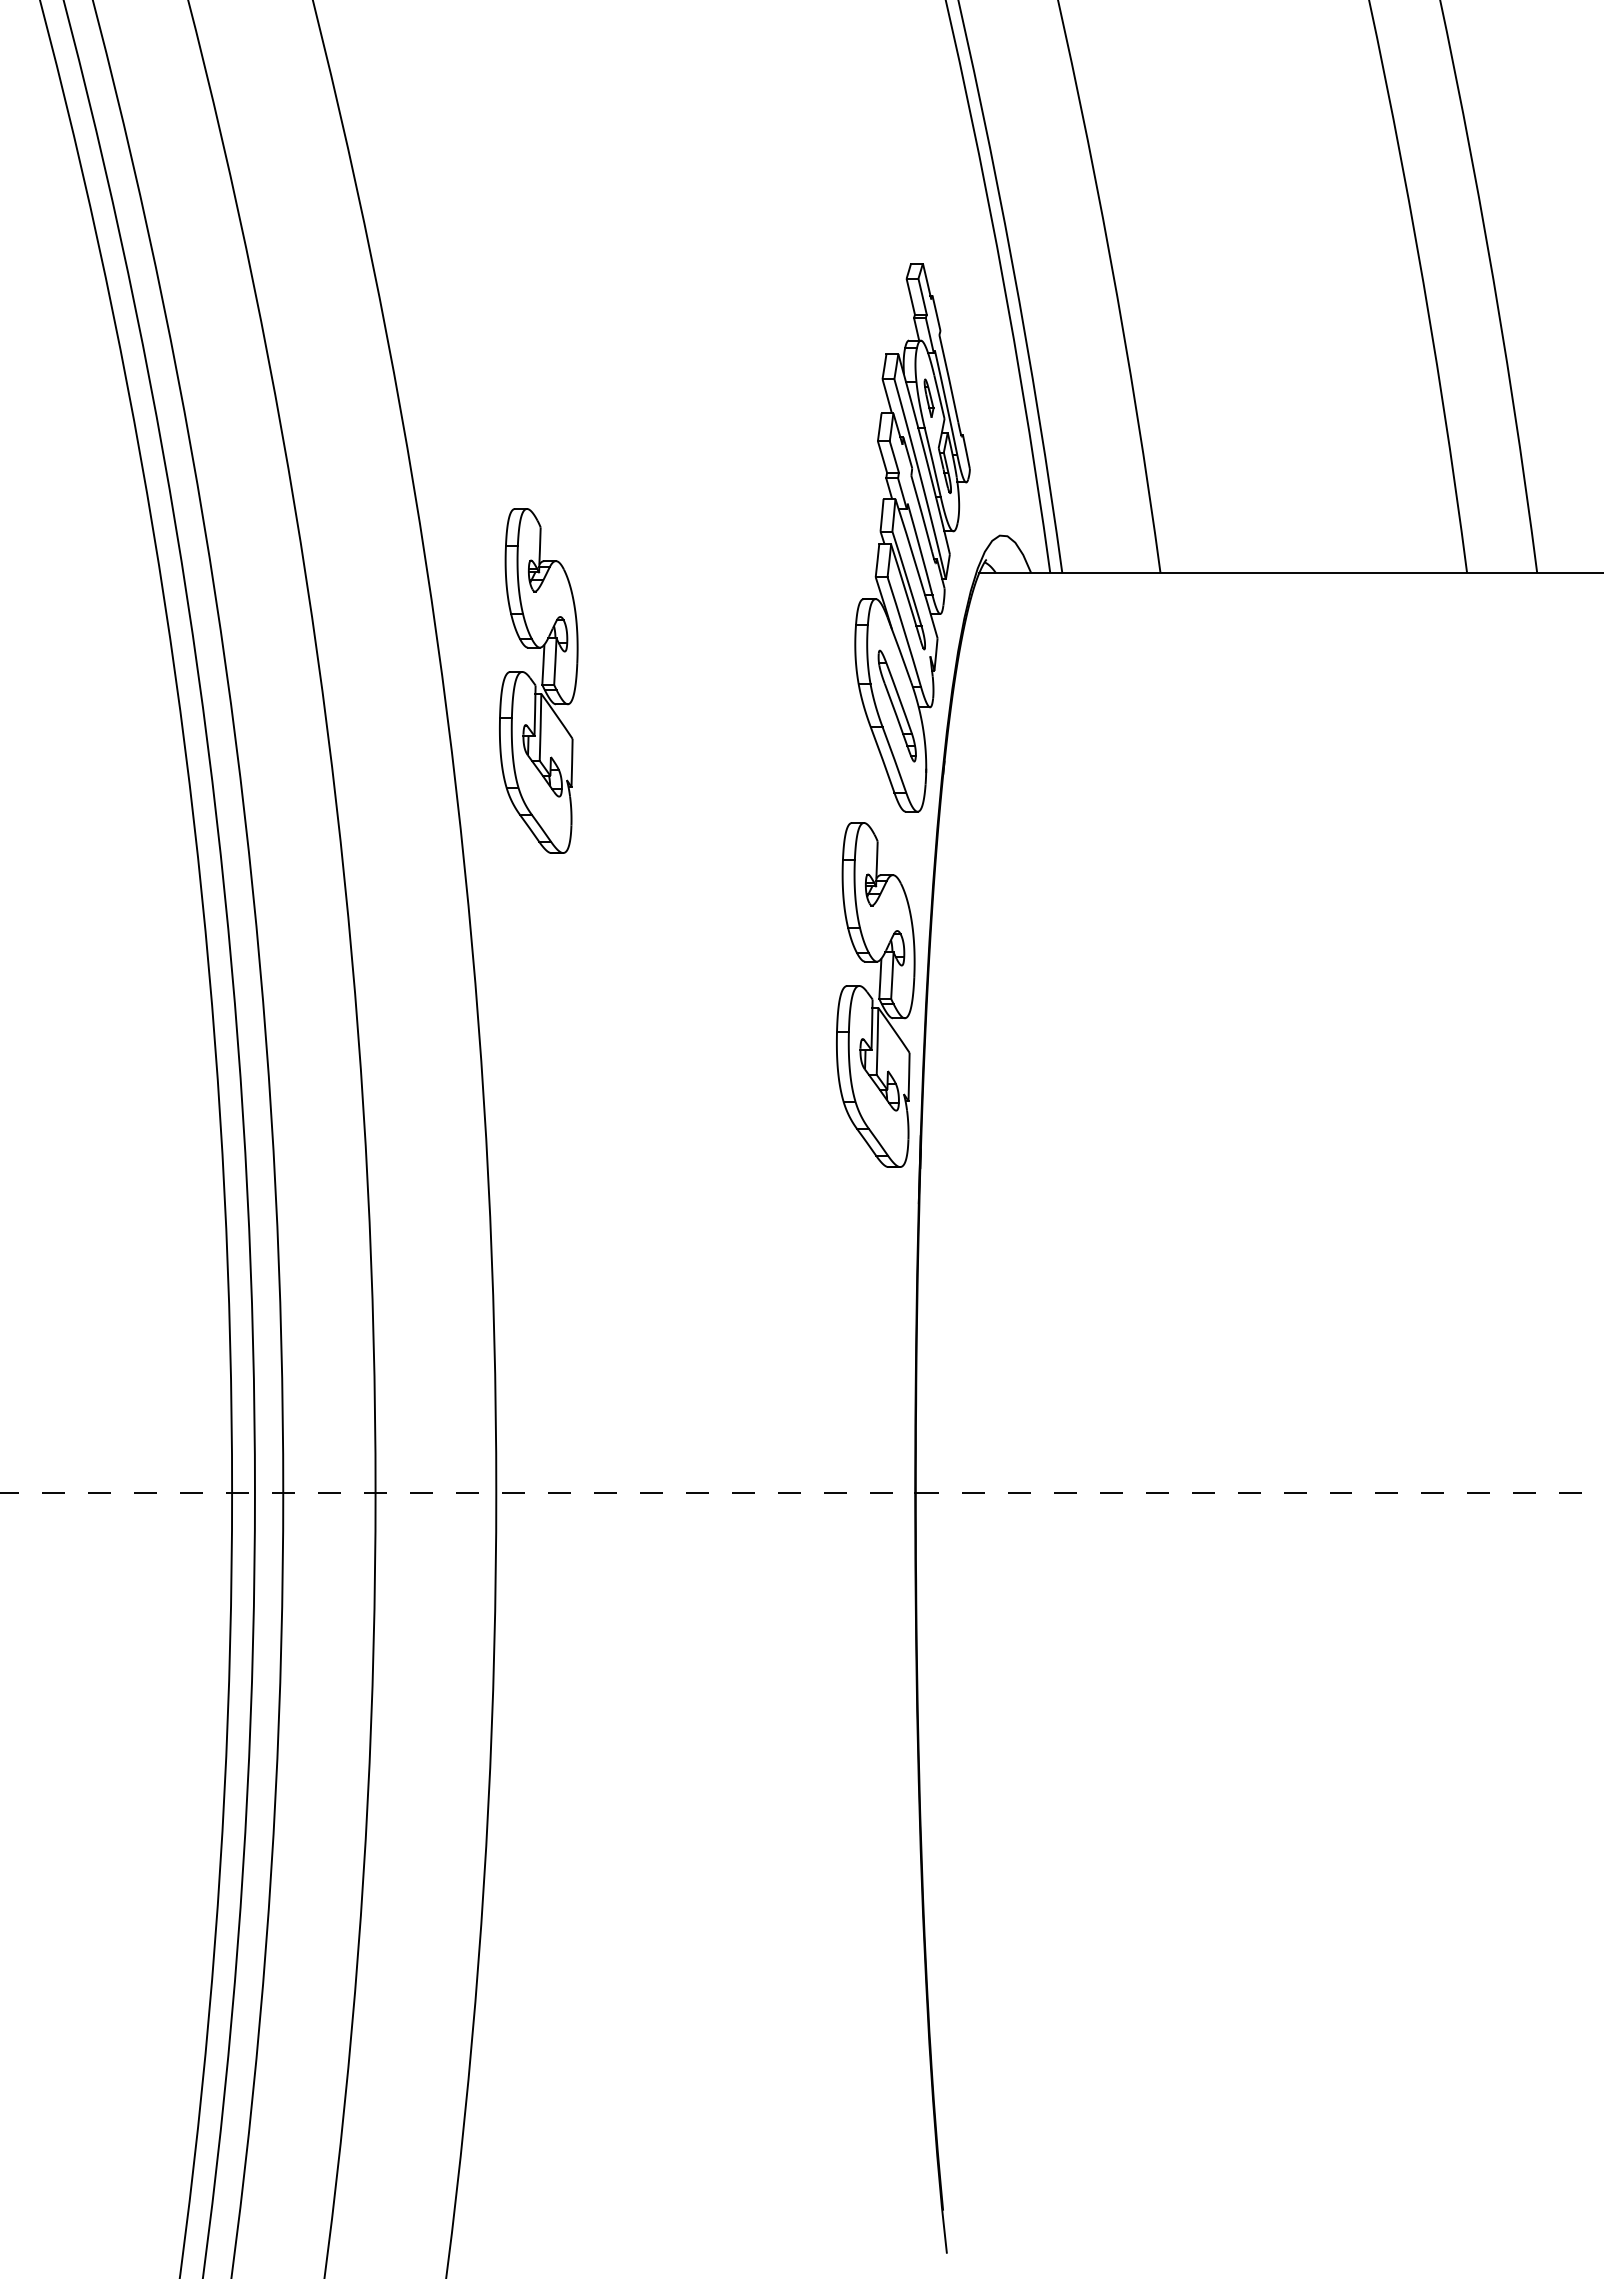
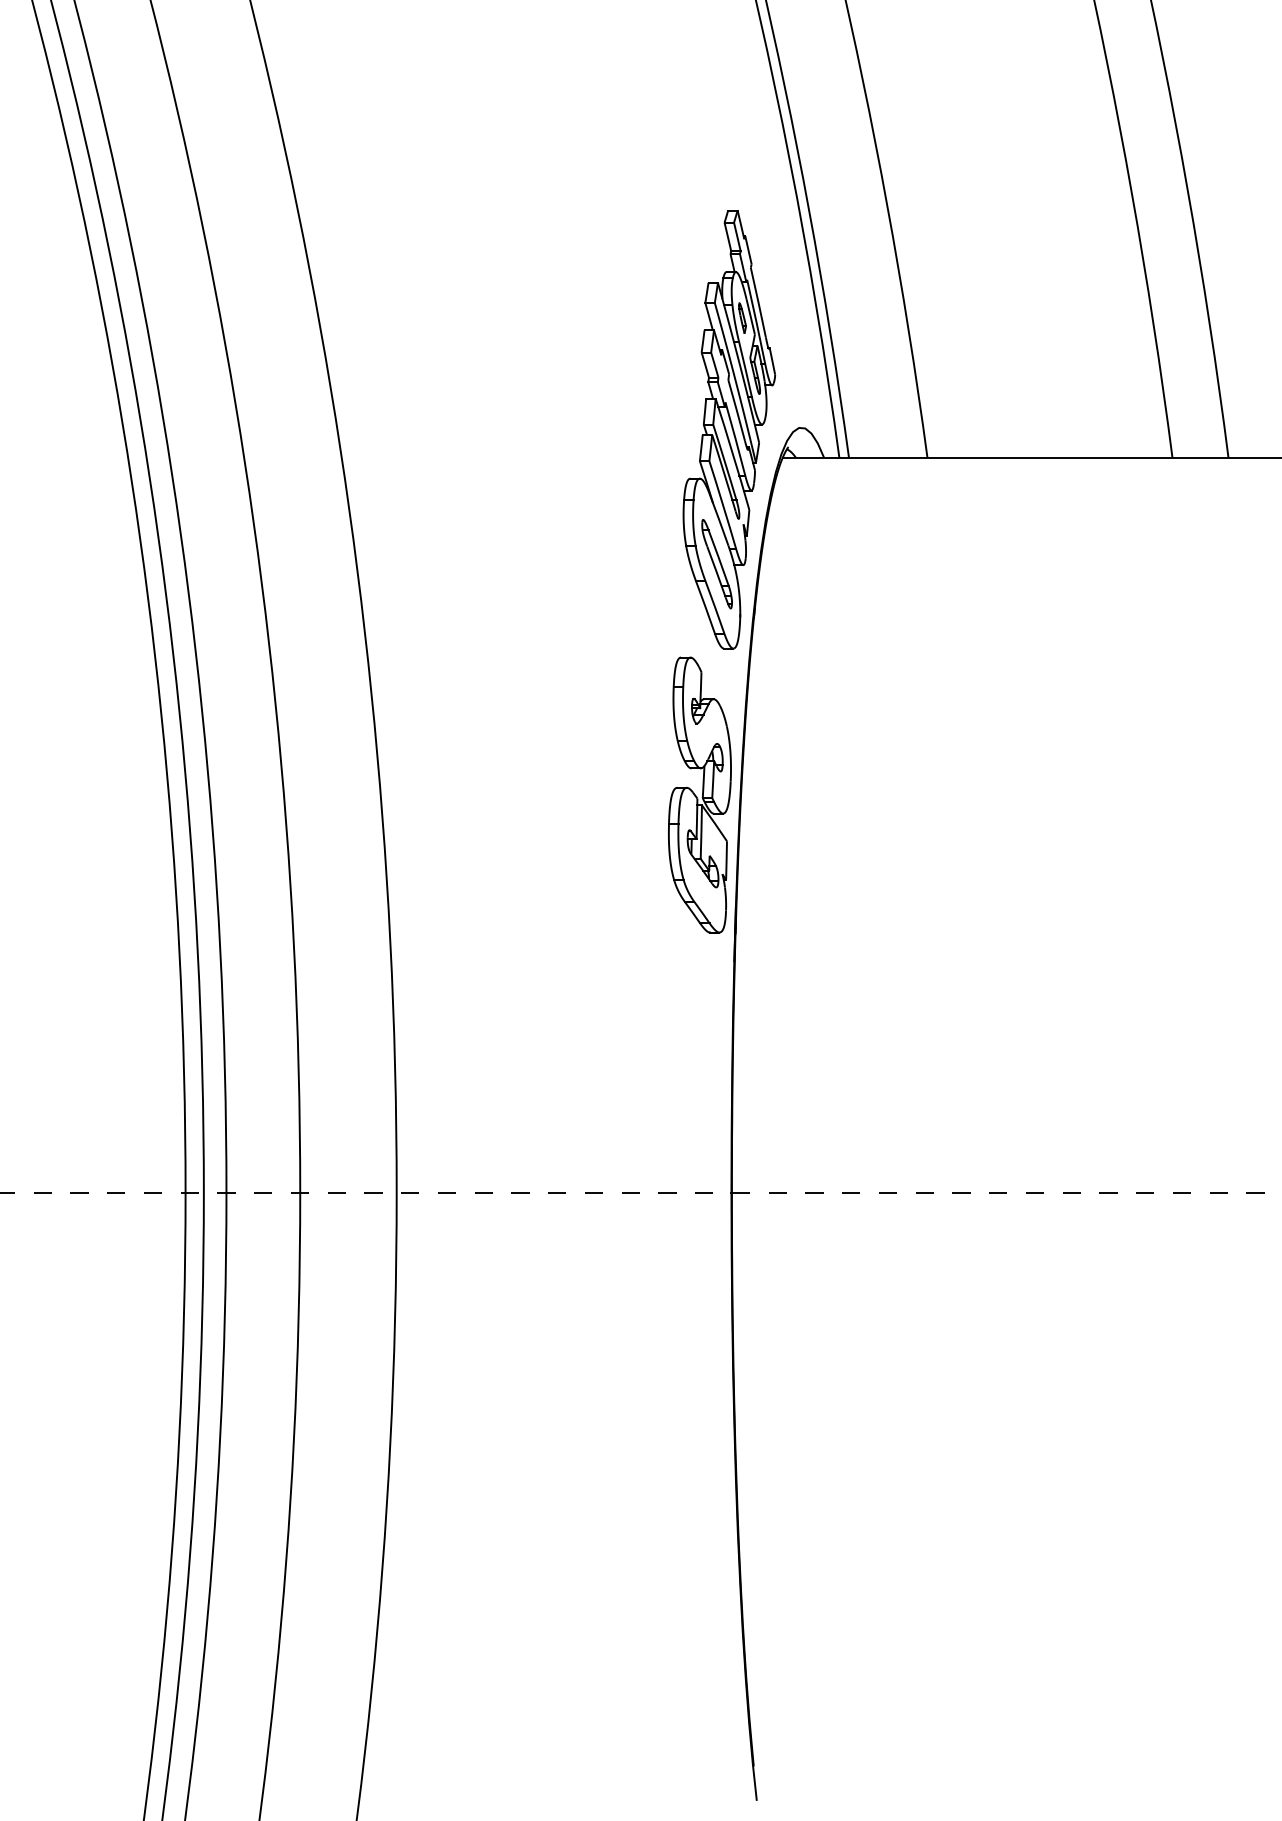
part: (538, 680) -> (430, 543), removed

